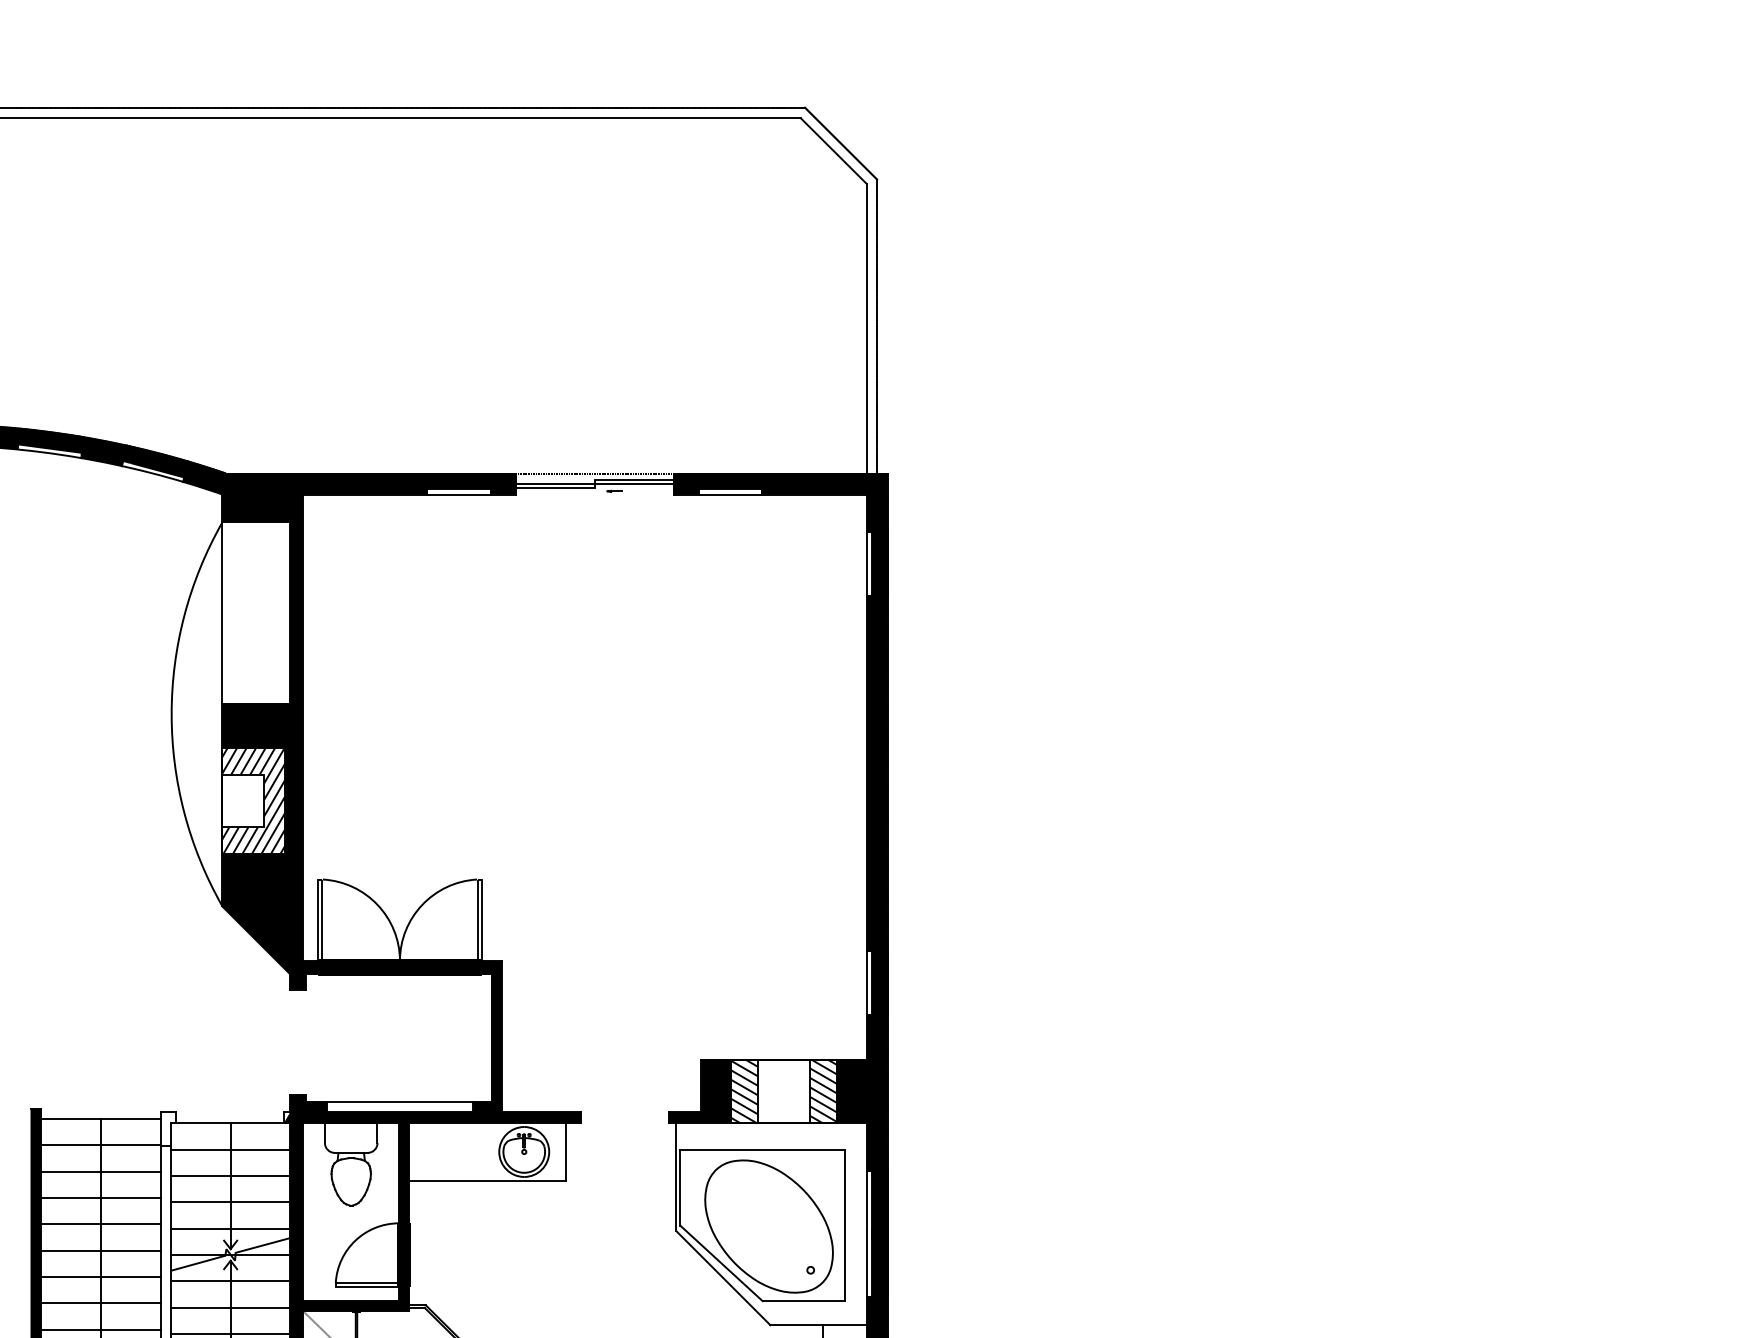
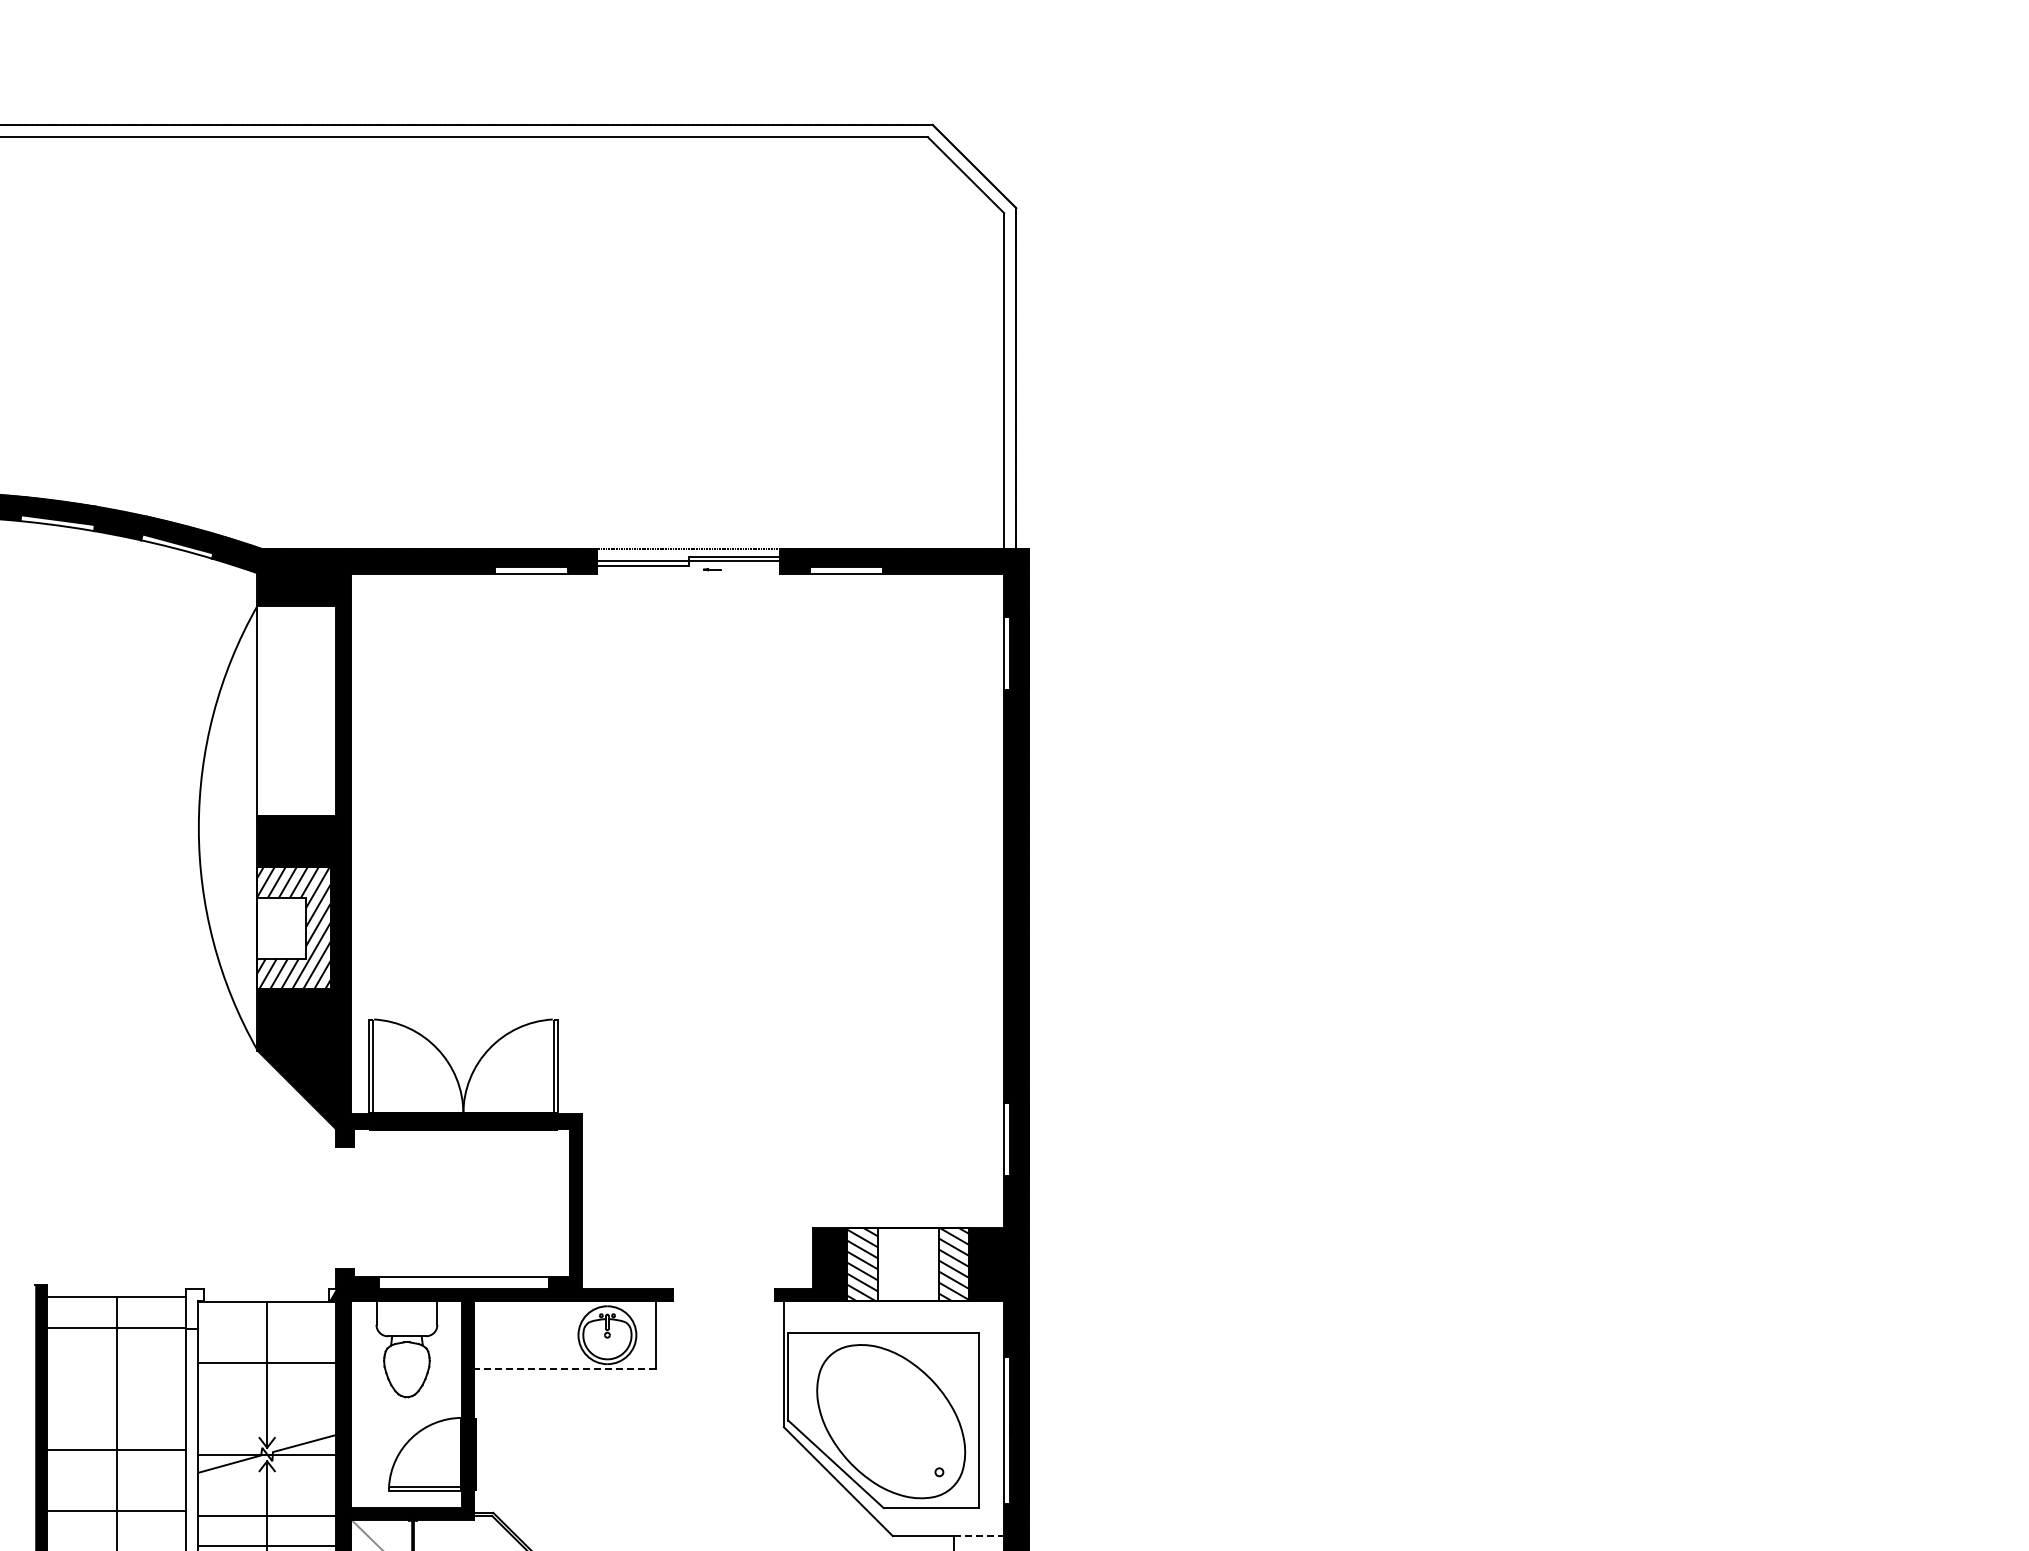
line: (230, 1149) -> (267, 1332), removed
line: (100, 1172) -> (116, 1358), removed
line: (488, 1181) -> (565, 1369), solid -> dashed
line: (100, 1197) -> (116, 1388), removed
line: (230, 1202) -> (267, 1393), removed
line: (100, 1224) -> (116, 1419), removed
line: (230, 1229) -> (267, 1424), removed
line: (100, 1277) -> (116, 1480), removed
line: (230, 1281) -> (267, 1485), removed
line: (845, 1325) -> (979, 1536), solid -> dashed
line: (100, 1329) -> (116, 1541), removed

